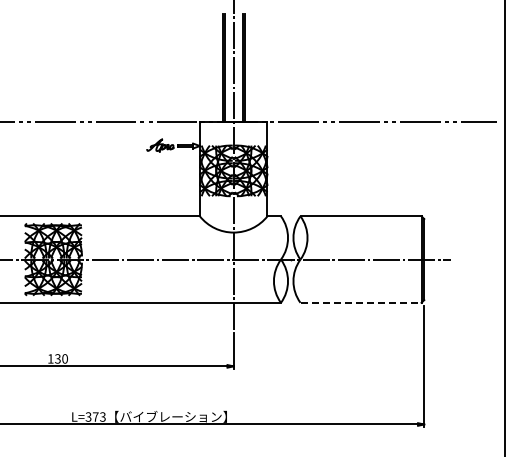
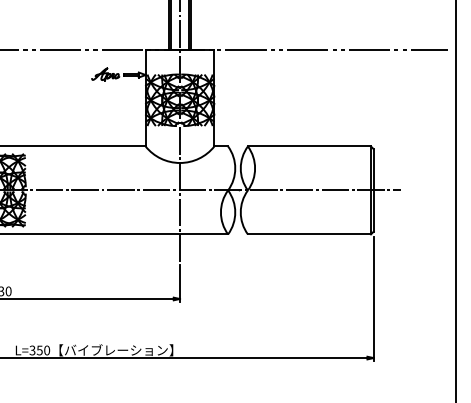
line: (361, 302) -> (309, 234), dashed -> solid
text: (98, 416) -> (42, 349), L=373 -> L=350

